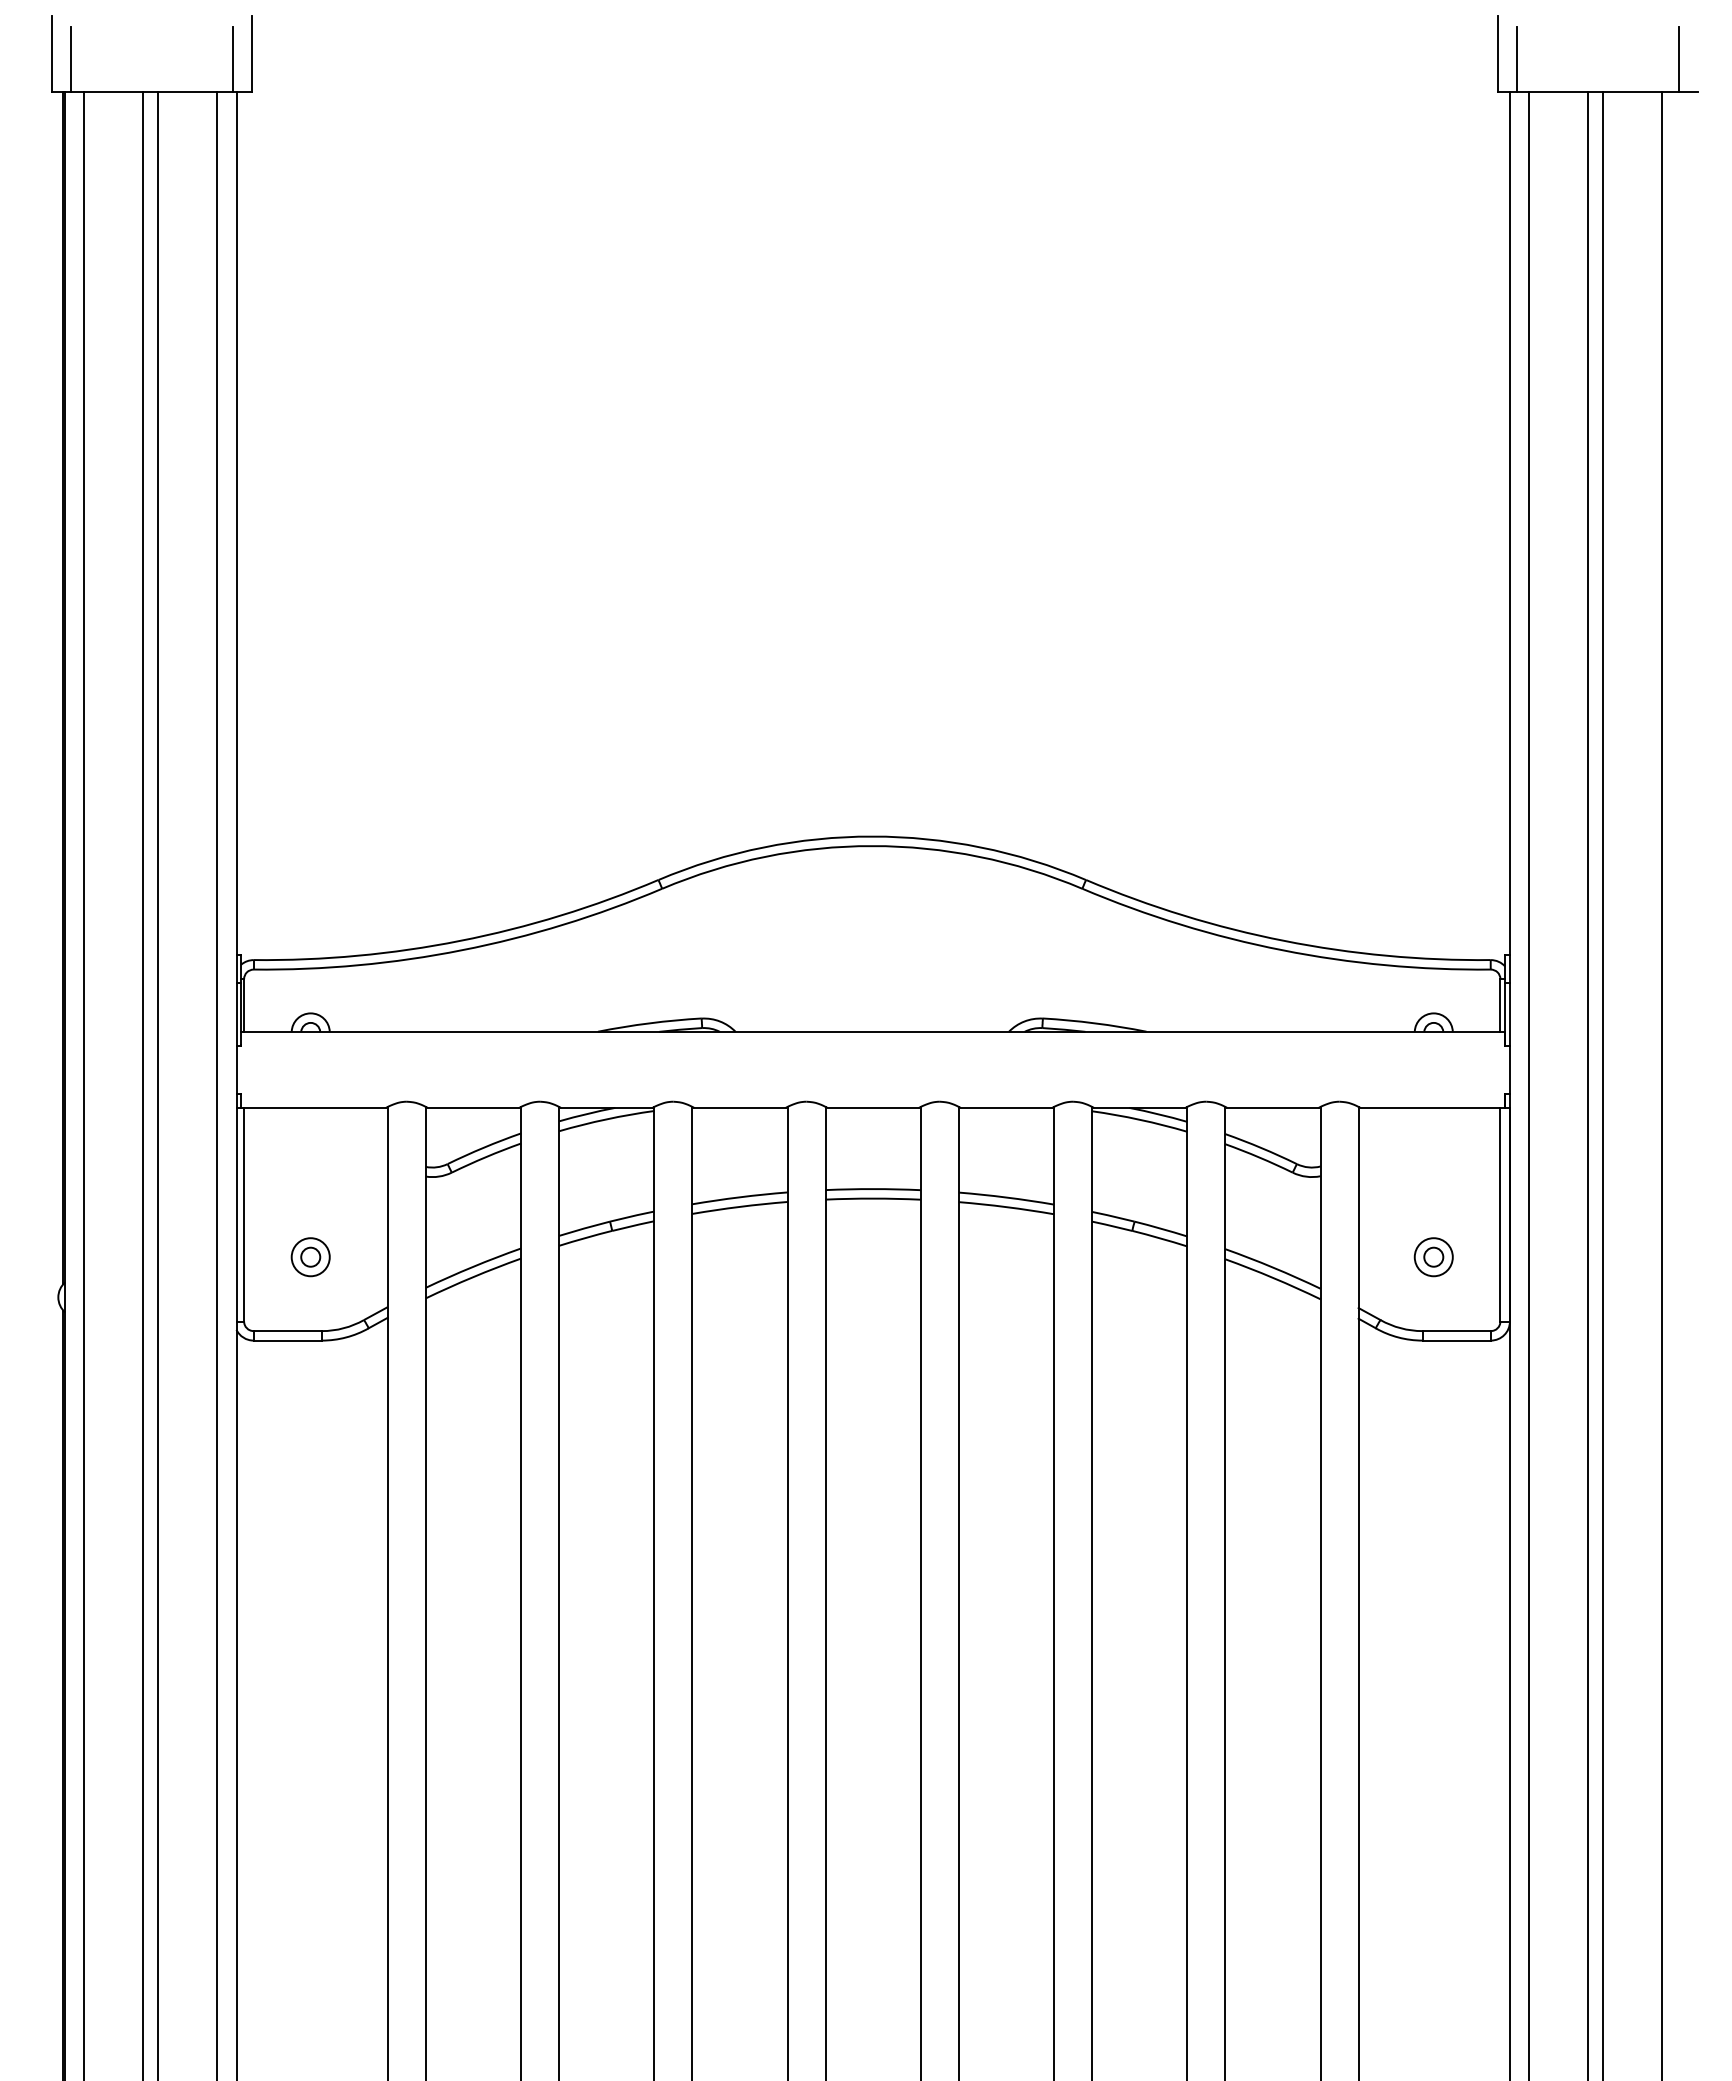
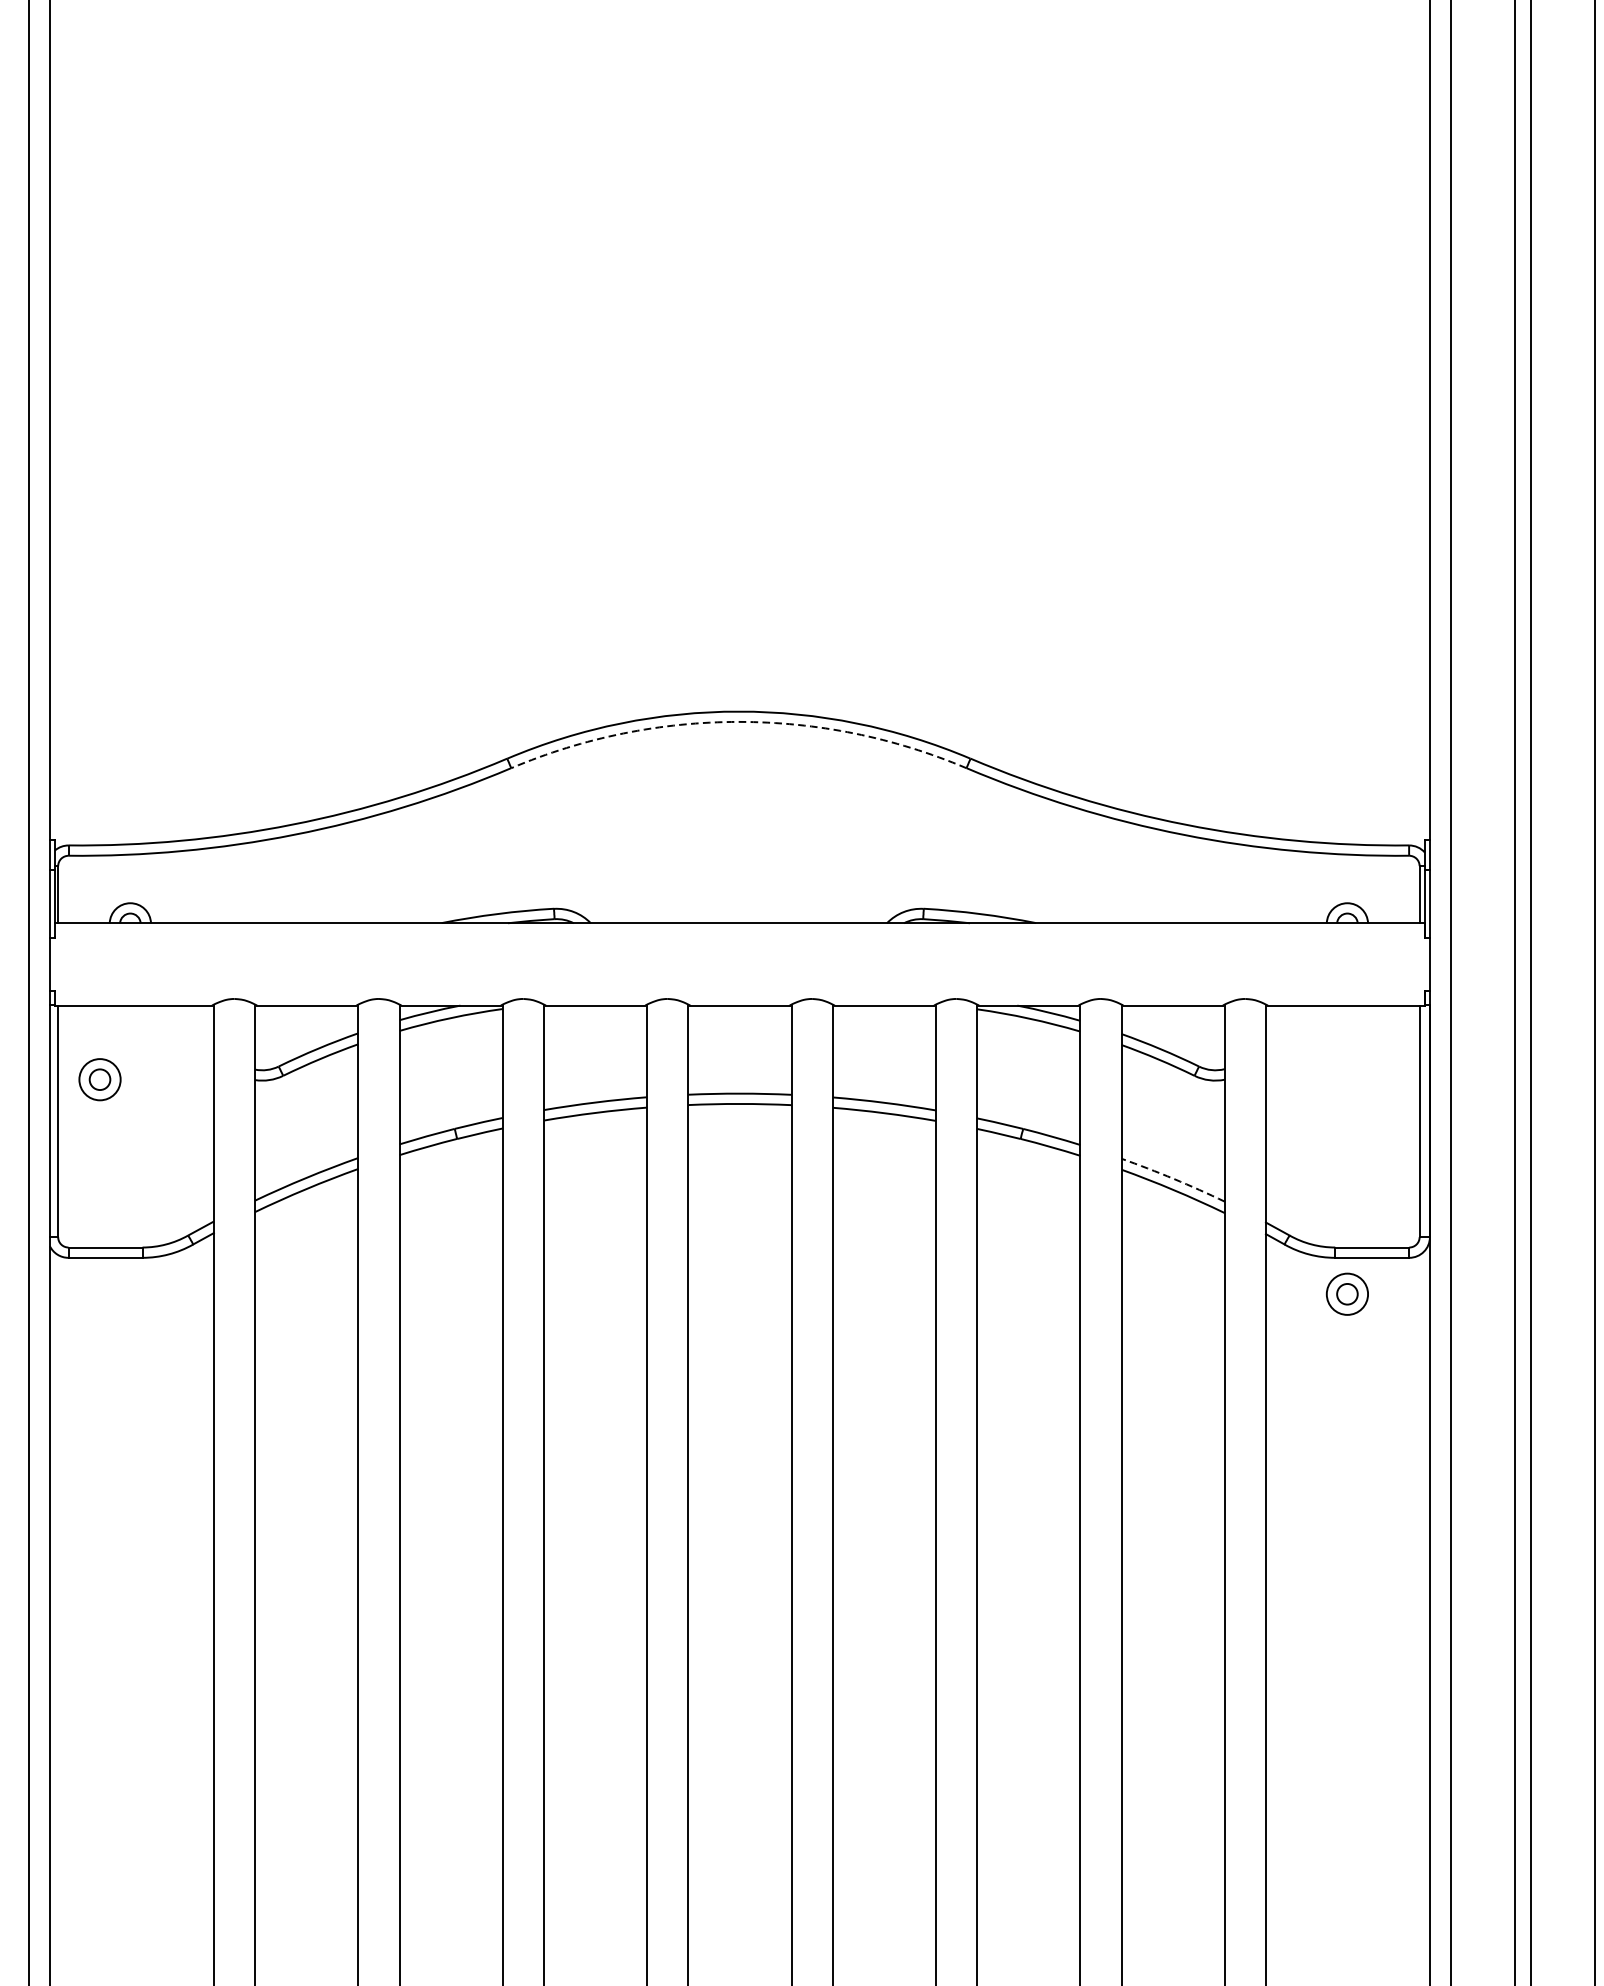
arc: (872, 846) -> (739, 722), solid -> dashed
part: (310, 1257) -> (99, 1079), moved
part: (1433, 1257) -> (1347, 1294), moved
arc: (1273, 1267) -> (1173, 1178), solid -> dashed

